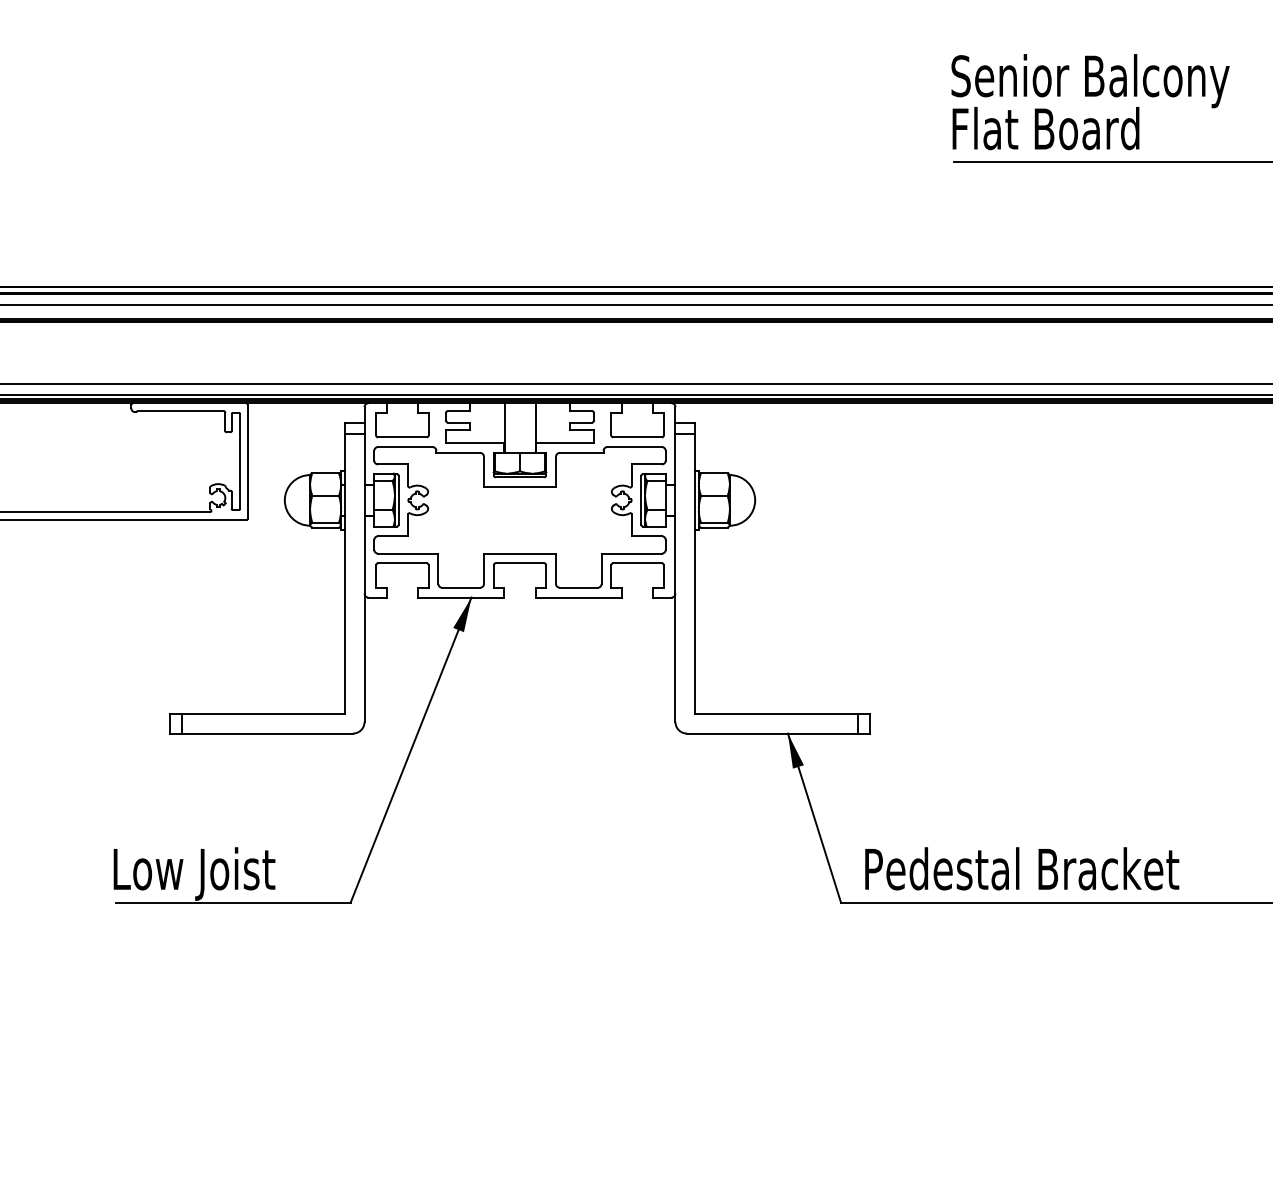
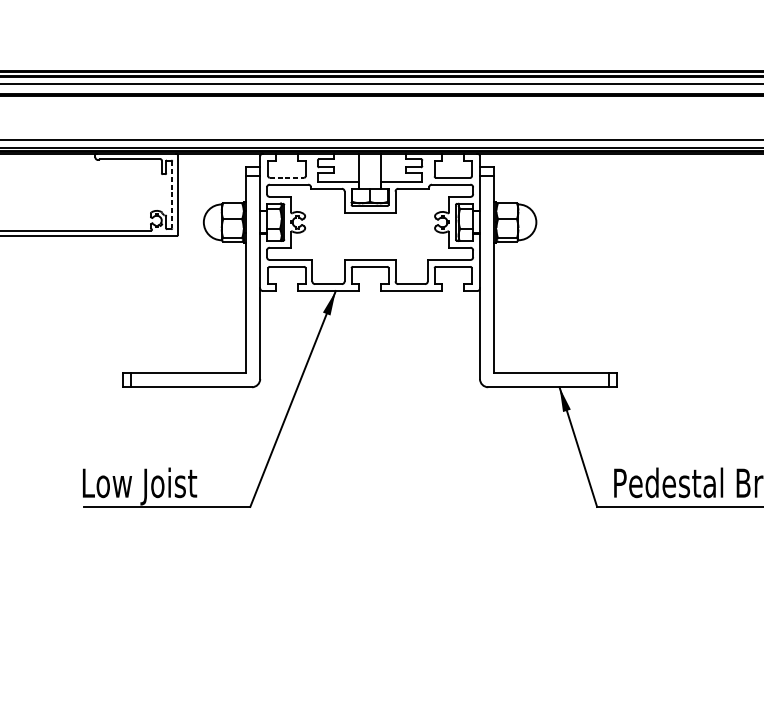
line: (402, 437) -> (287, 177), solid -> dashed
line: (240, 462) -> (172, 195), solid -> dashed

